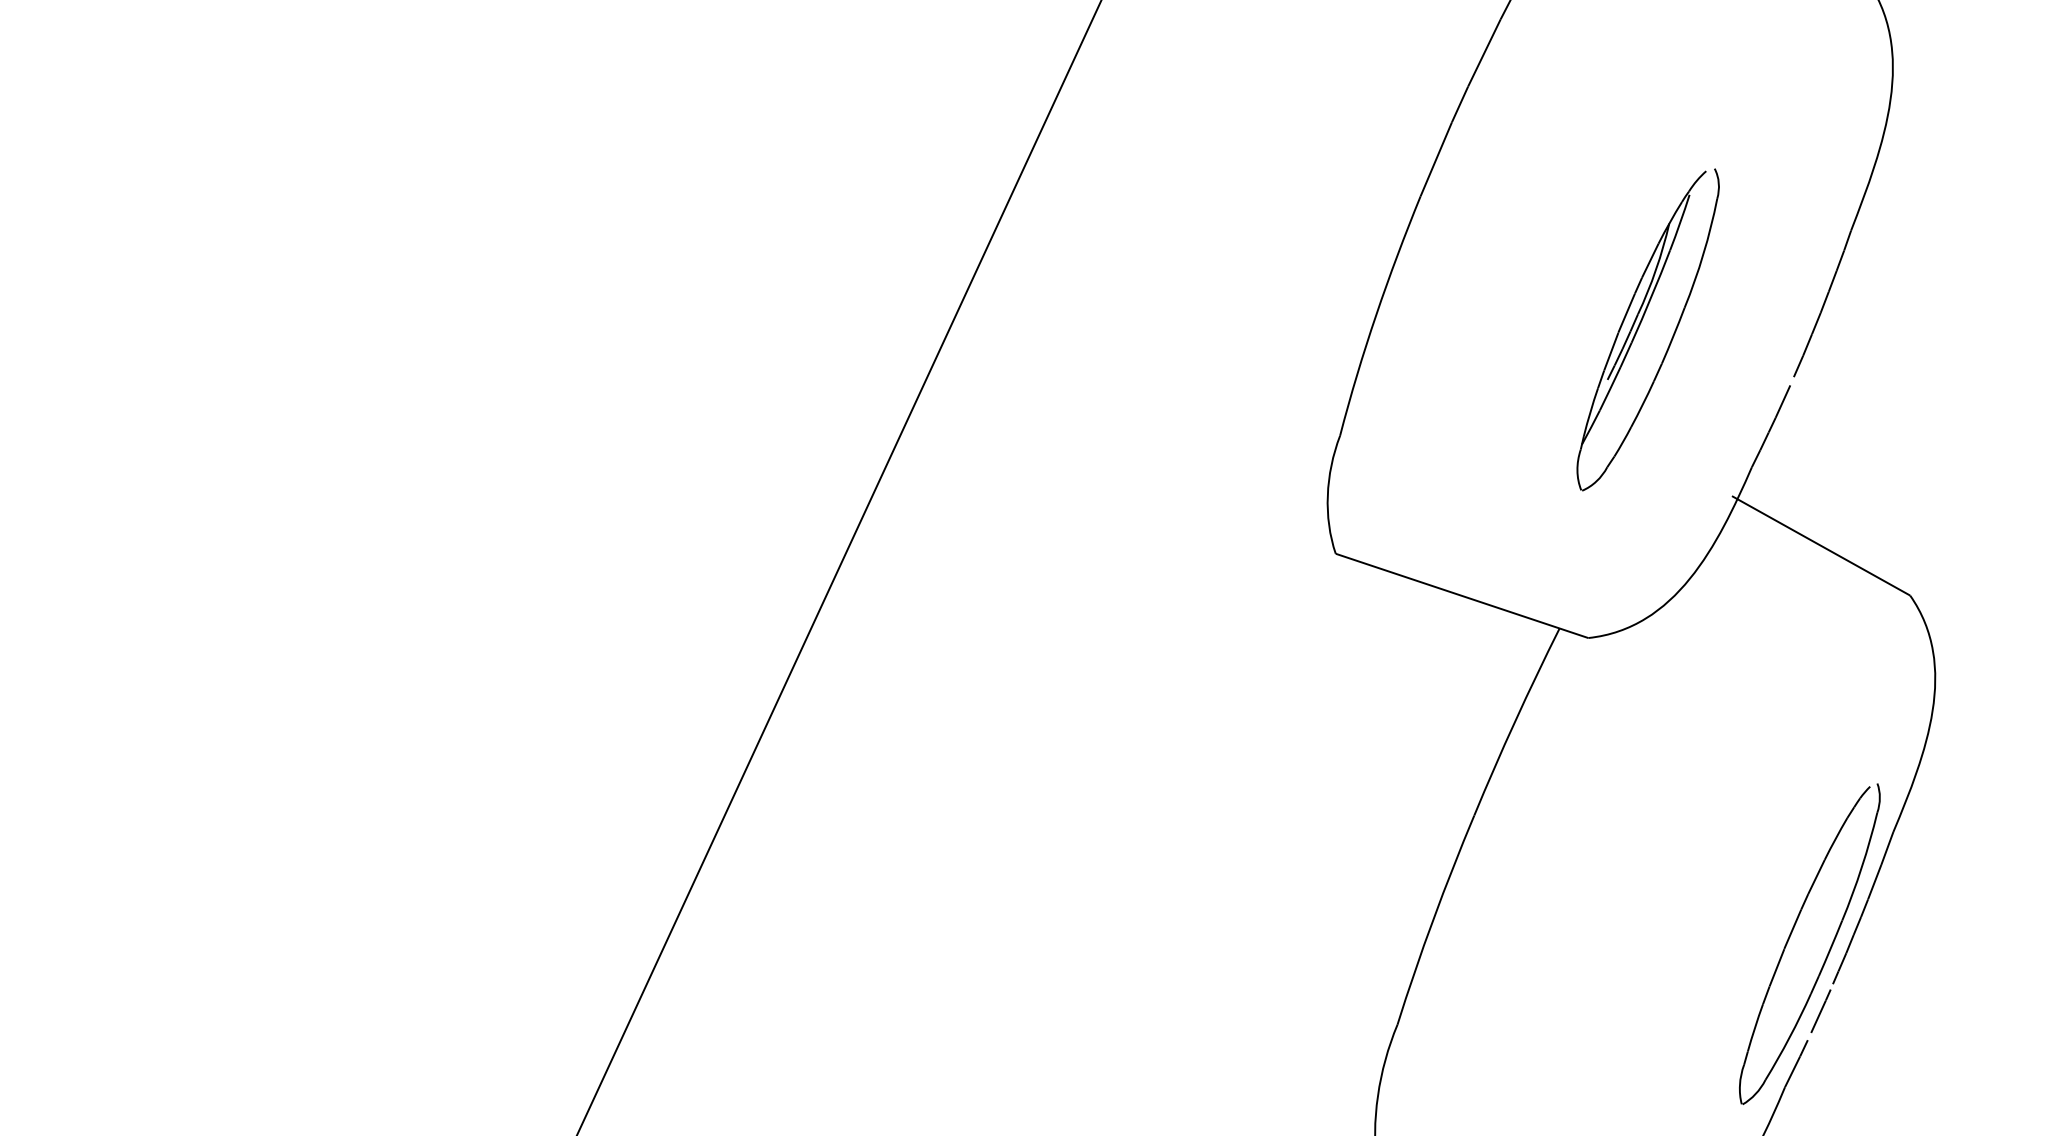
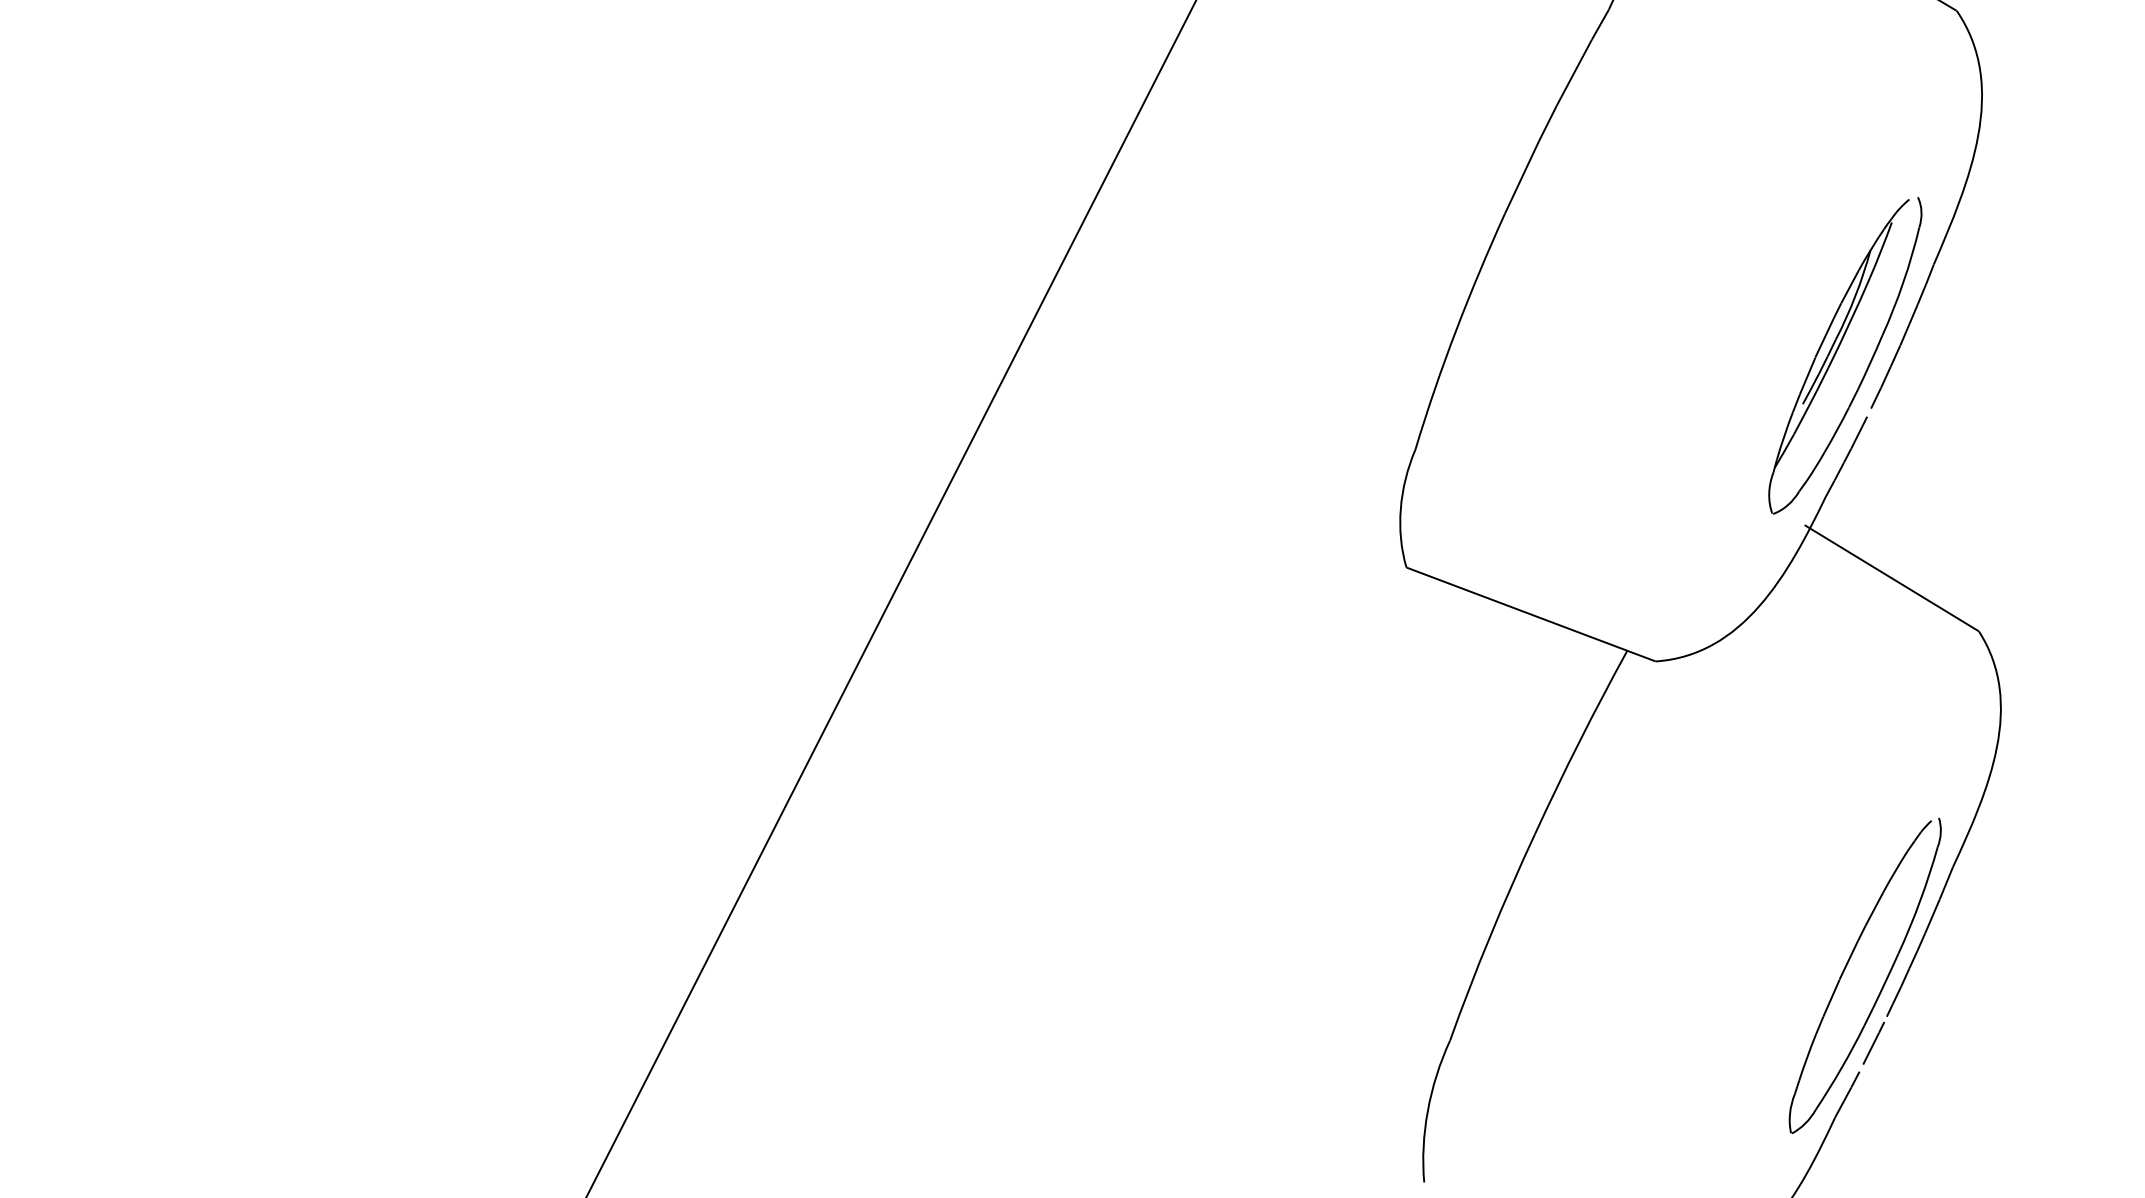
part: (1640, 325) -> (1837, 351), moved

